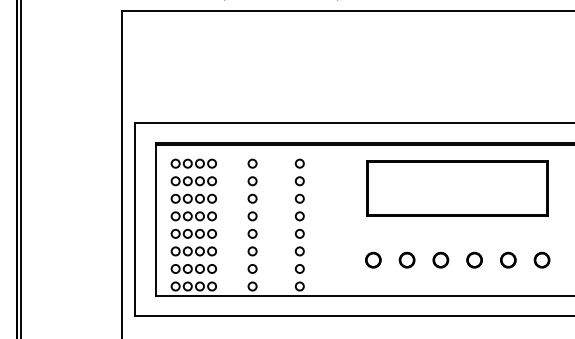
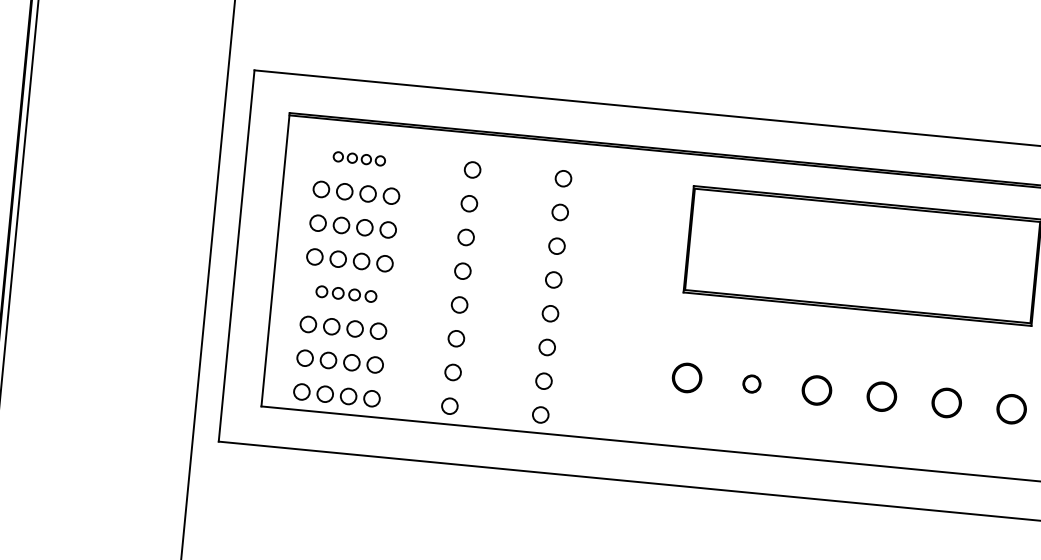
part: (193, 163) -> (358, 158), size x0.6
part: (193, 233) -> (345, 293), size x0.7
part: (406, 259) -> (750, 382), size x0.6

